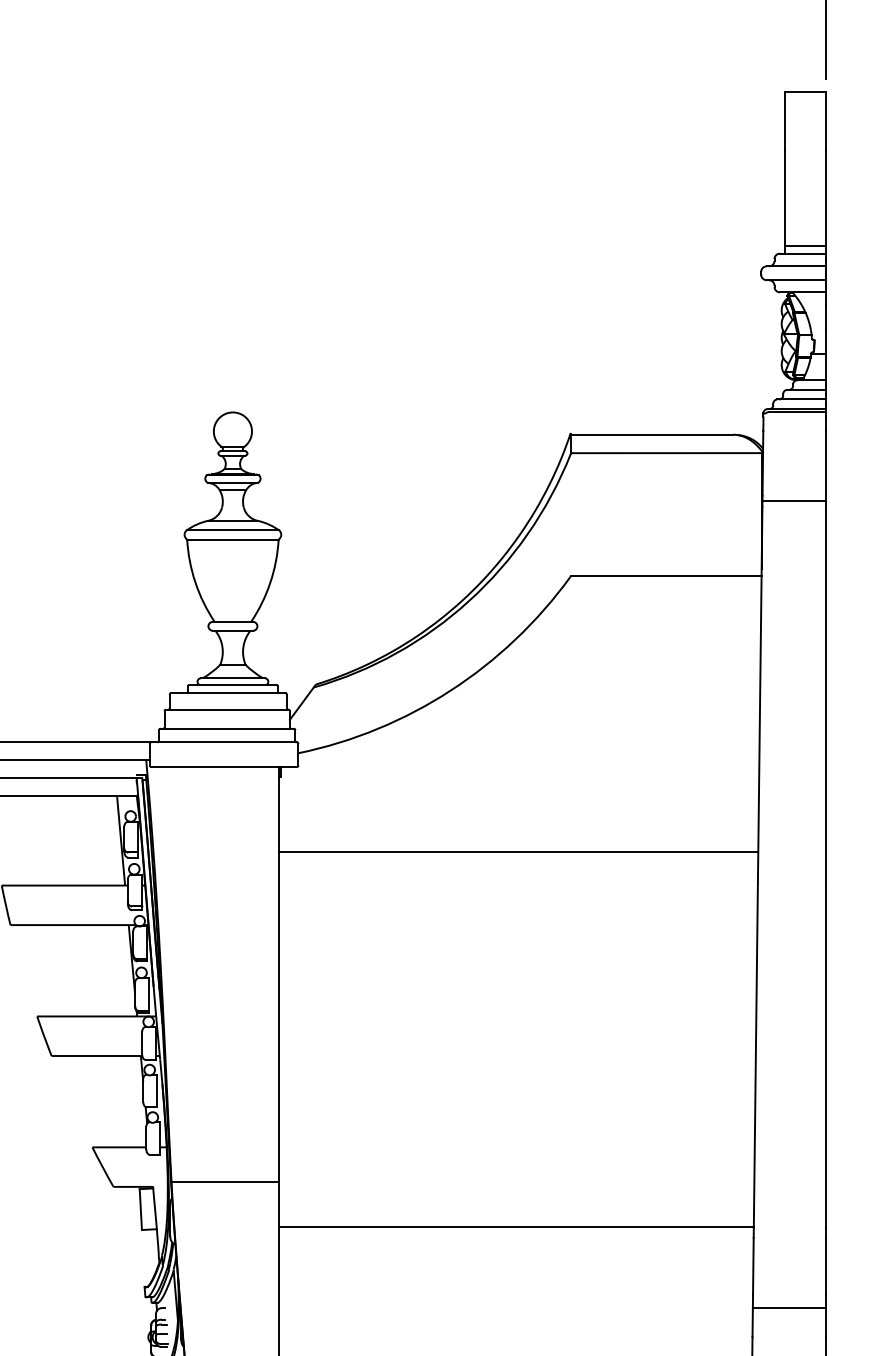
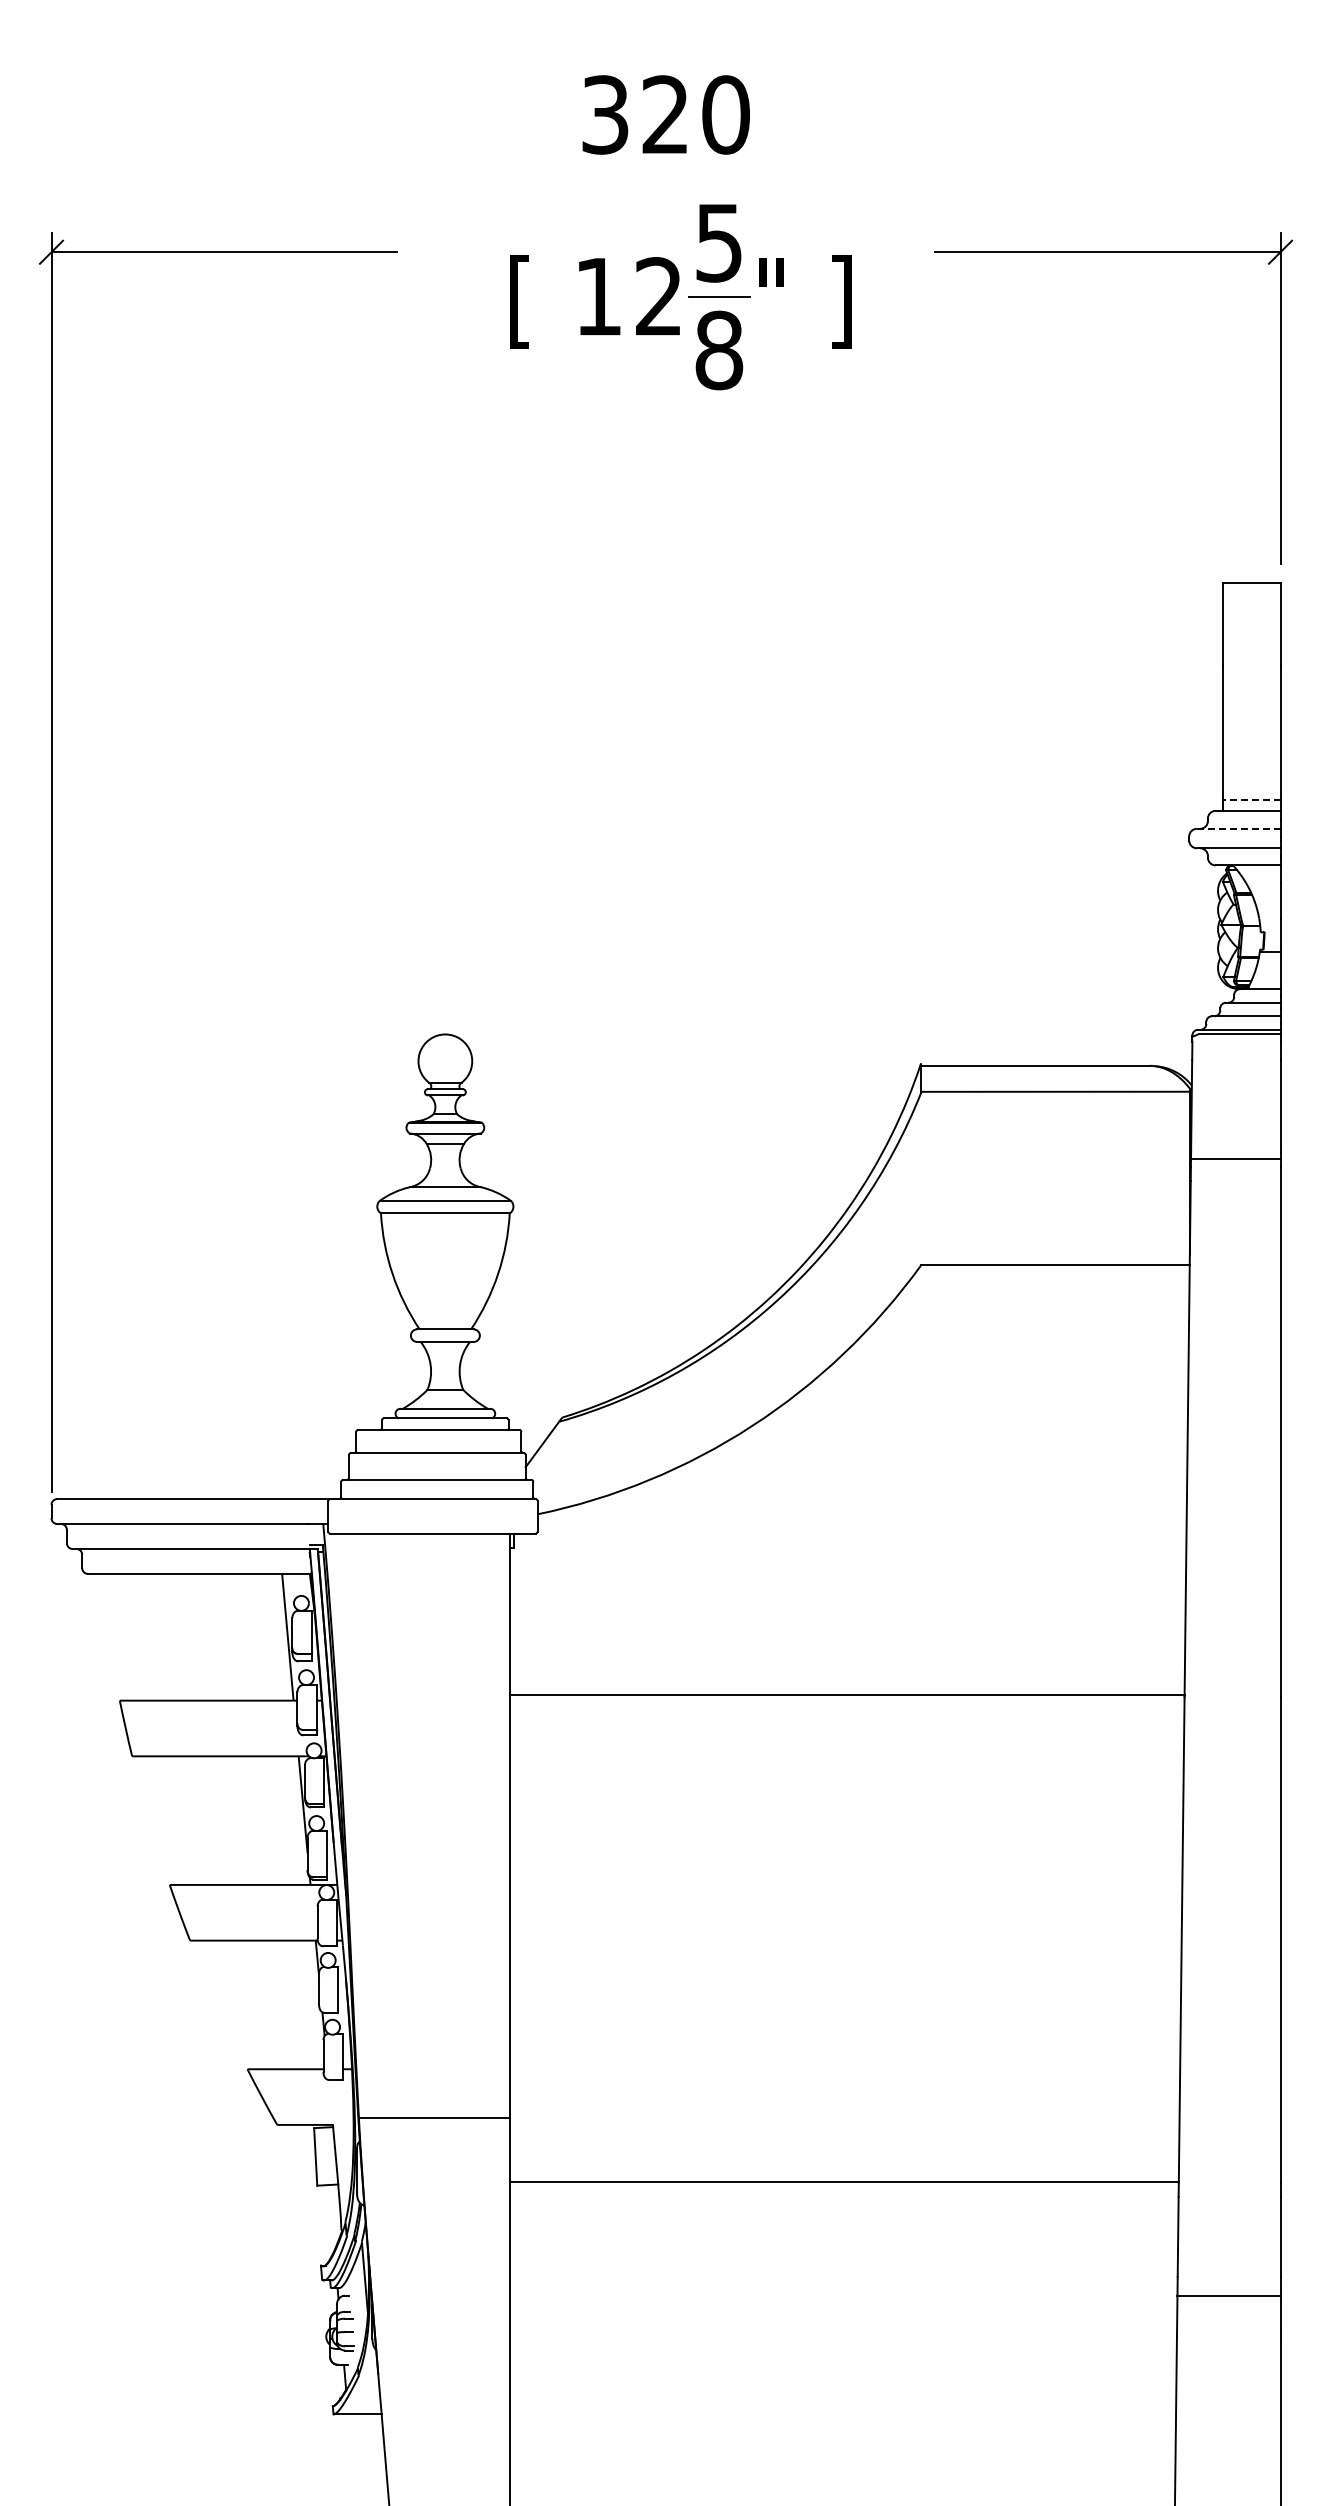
line: (805, 245) -> (1251, 799), solid -> dashed
line: (796, 266) -> (1238, 828), solid -> dashed
line: (518, 852) -> (847, 1694), moved

